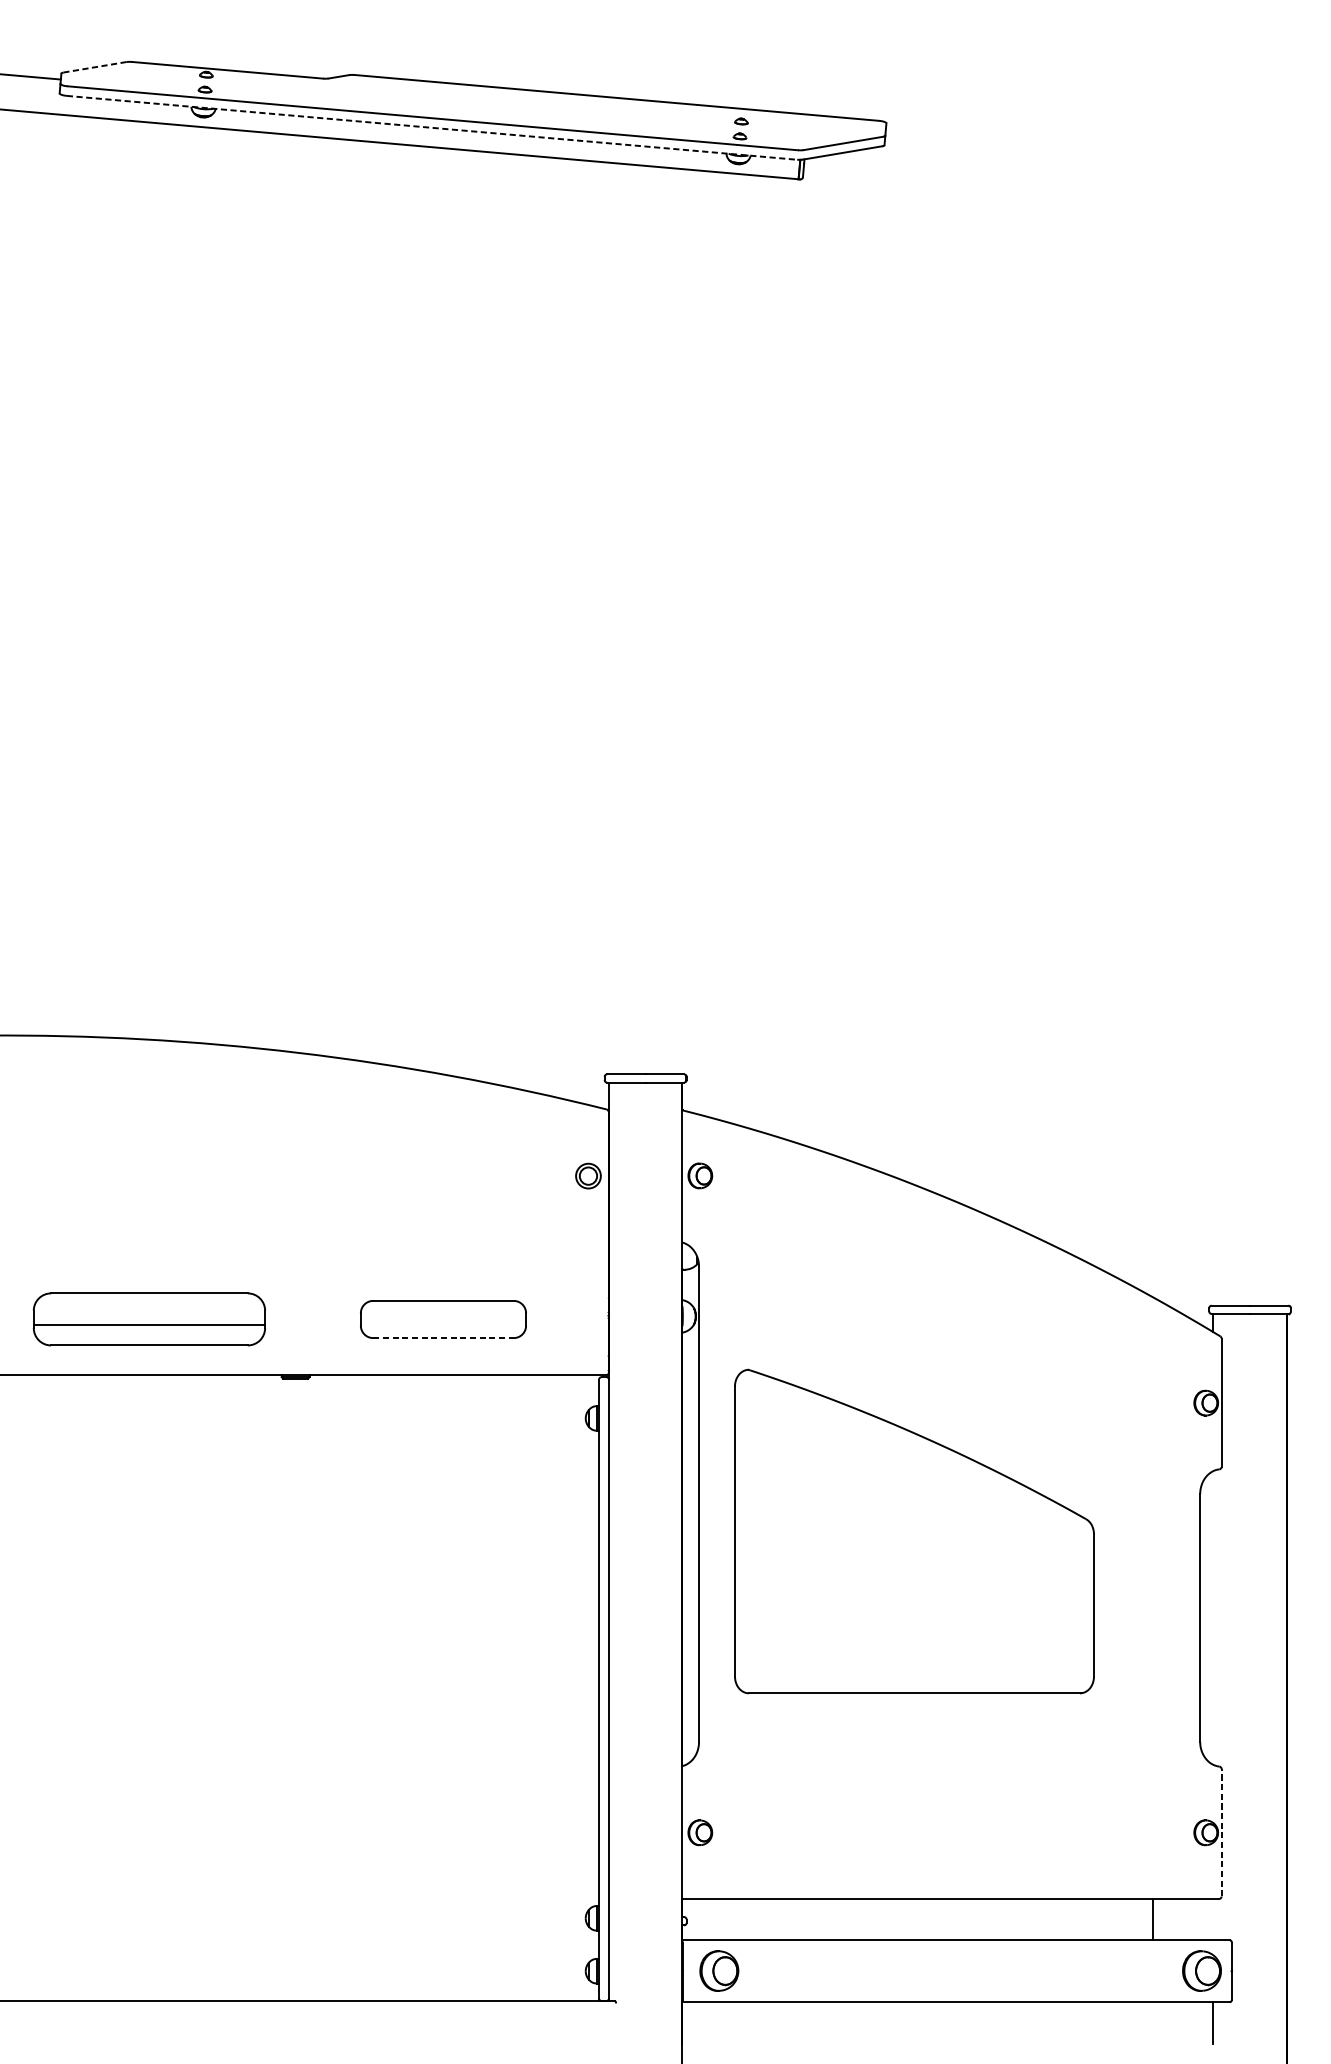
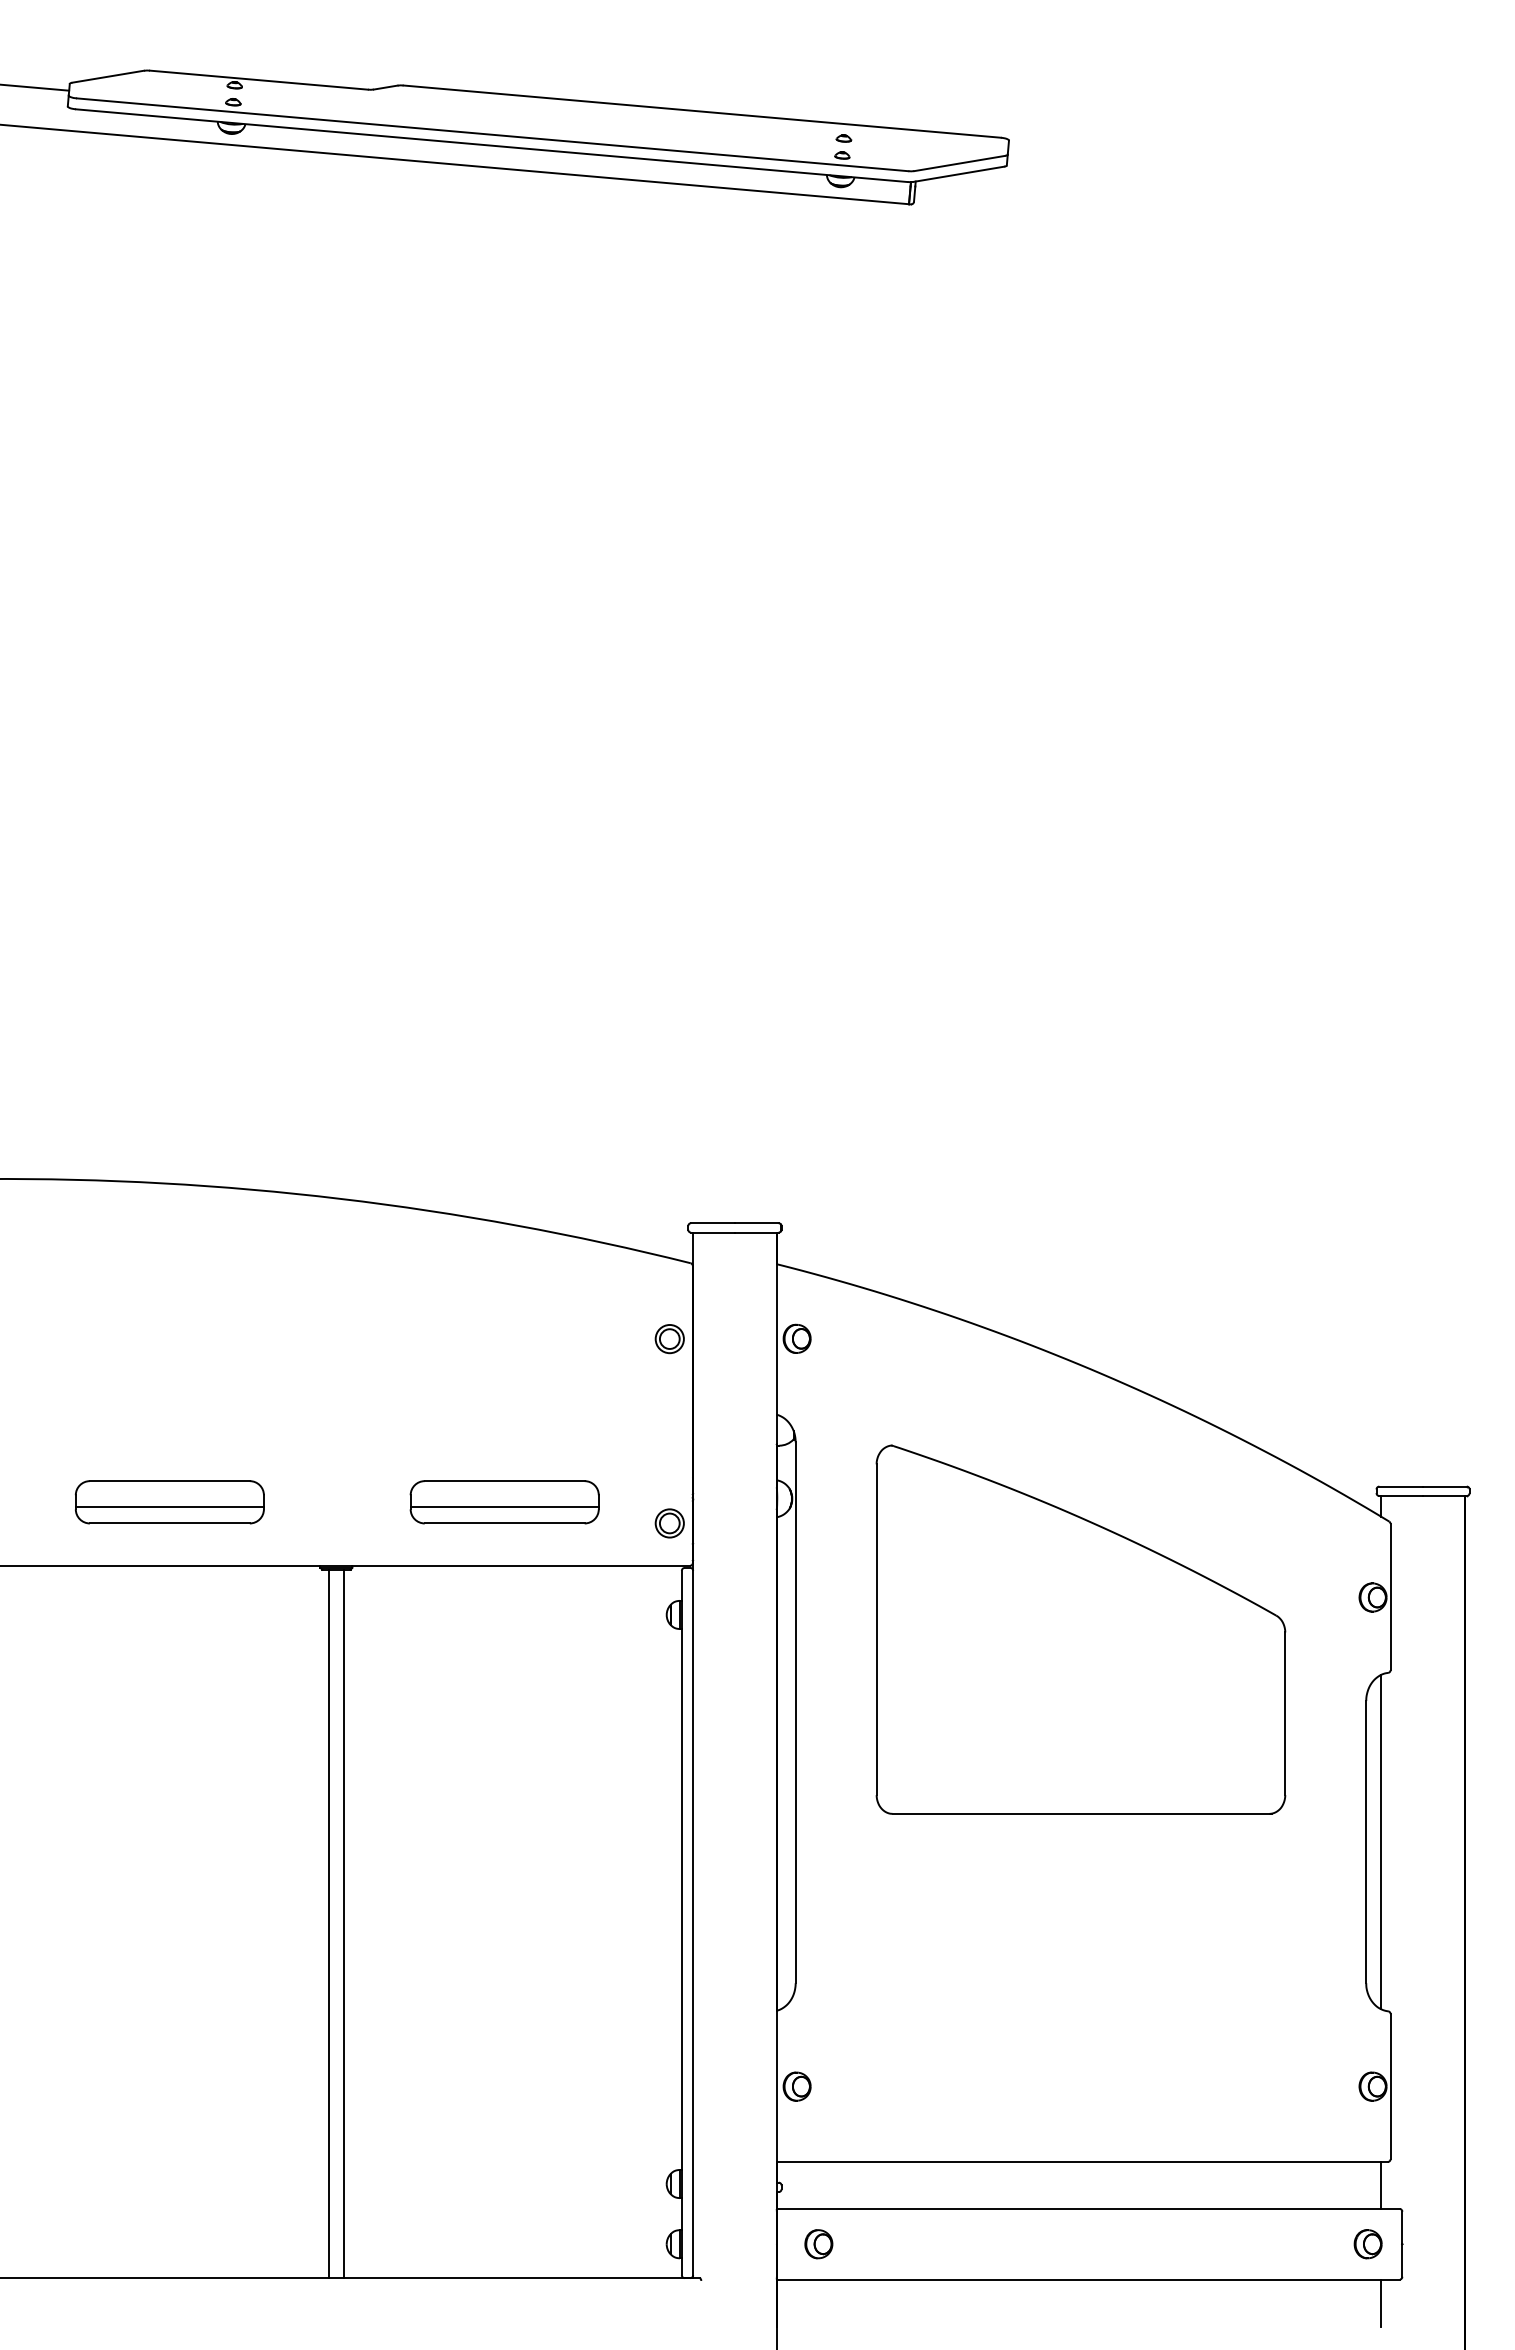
line: (94, 67) -> (107, 76), dashed -> solid
line: (432, 127) -> (492, 145), dashed -> solid
part: (149, 1319) -> (169, 1502), size x0.71
line: (443, 1323) -> (504, 1506), added
line: (443, 1338) -> (504, 1523), dashed -> solid
part: (588, 1338) -> (669, 1523), added
part: (914, 1531) -> (1080, 1629), moved
line: (1213, 1617) -> (1381, 1841), added
line: (288, 1689) -> (328, 1923), added
line: (301, 1689) -> (343, 1923), added
line: (1221, 1832) -> (1390, 2086), dashed -> solid
line: (1153, 1918) -> (1381, 2184), moved
part: (719, 1971) -> (818, 2244), size x0.62
part: (1201, 1971) -> (1367, 2244), size x0.62

